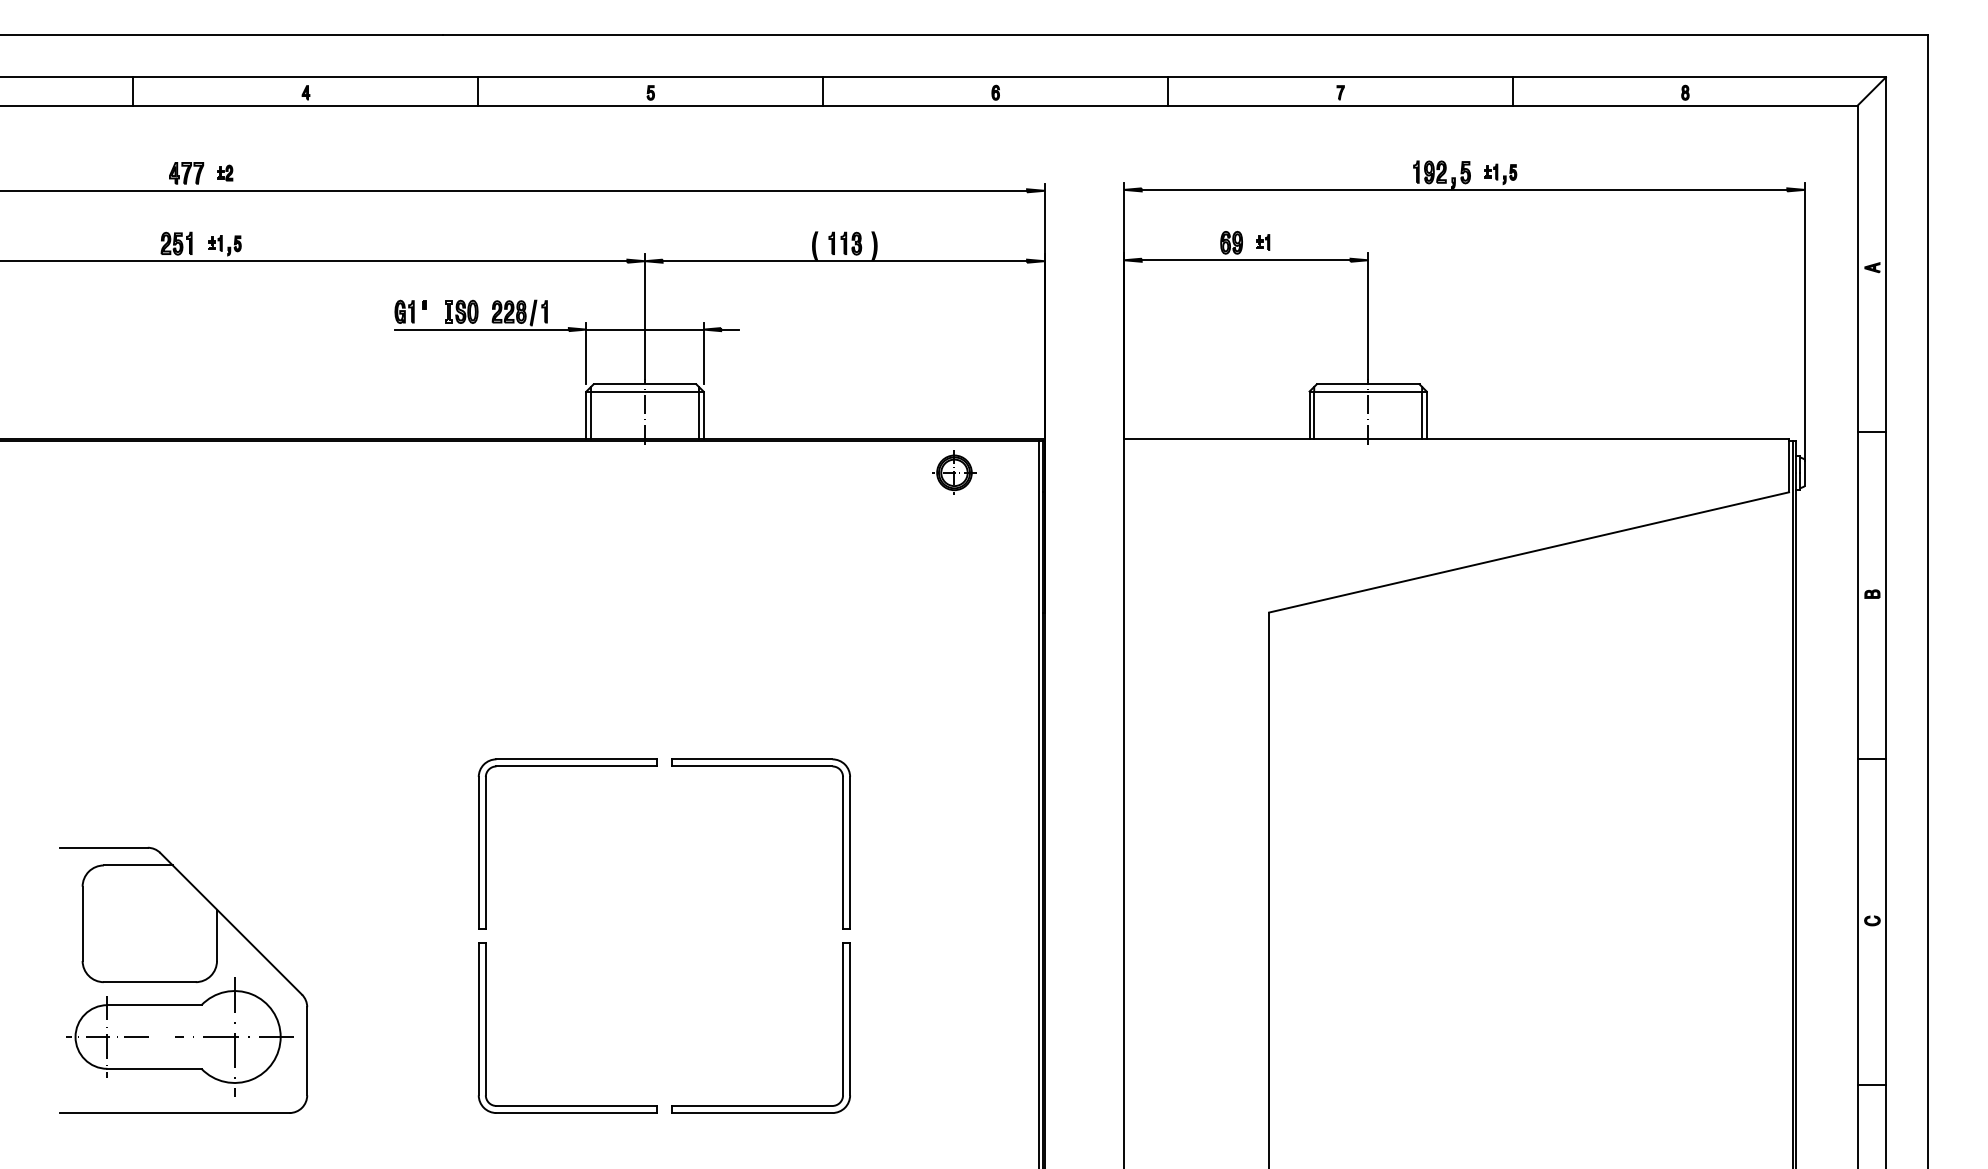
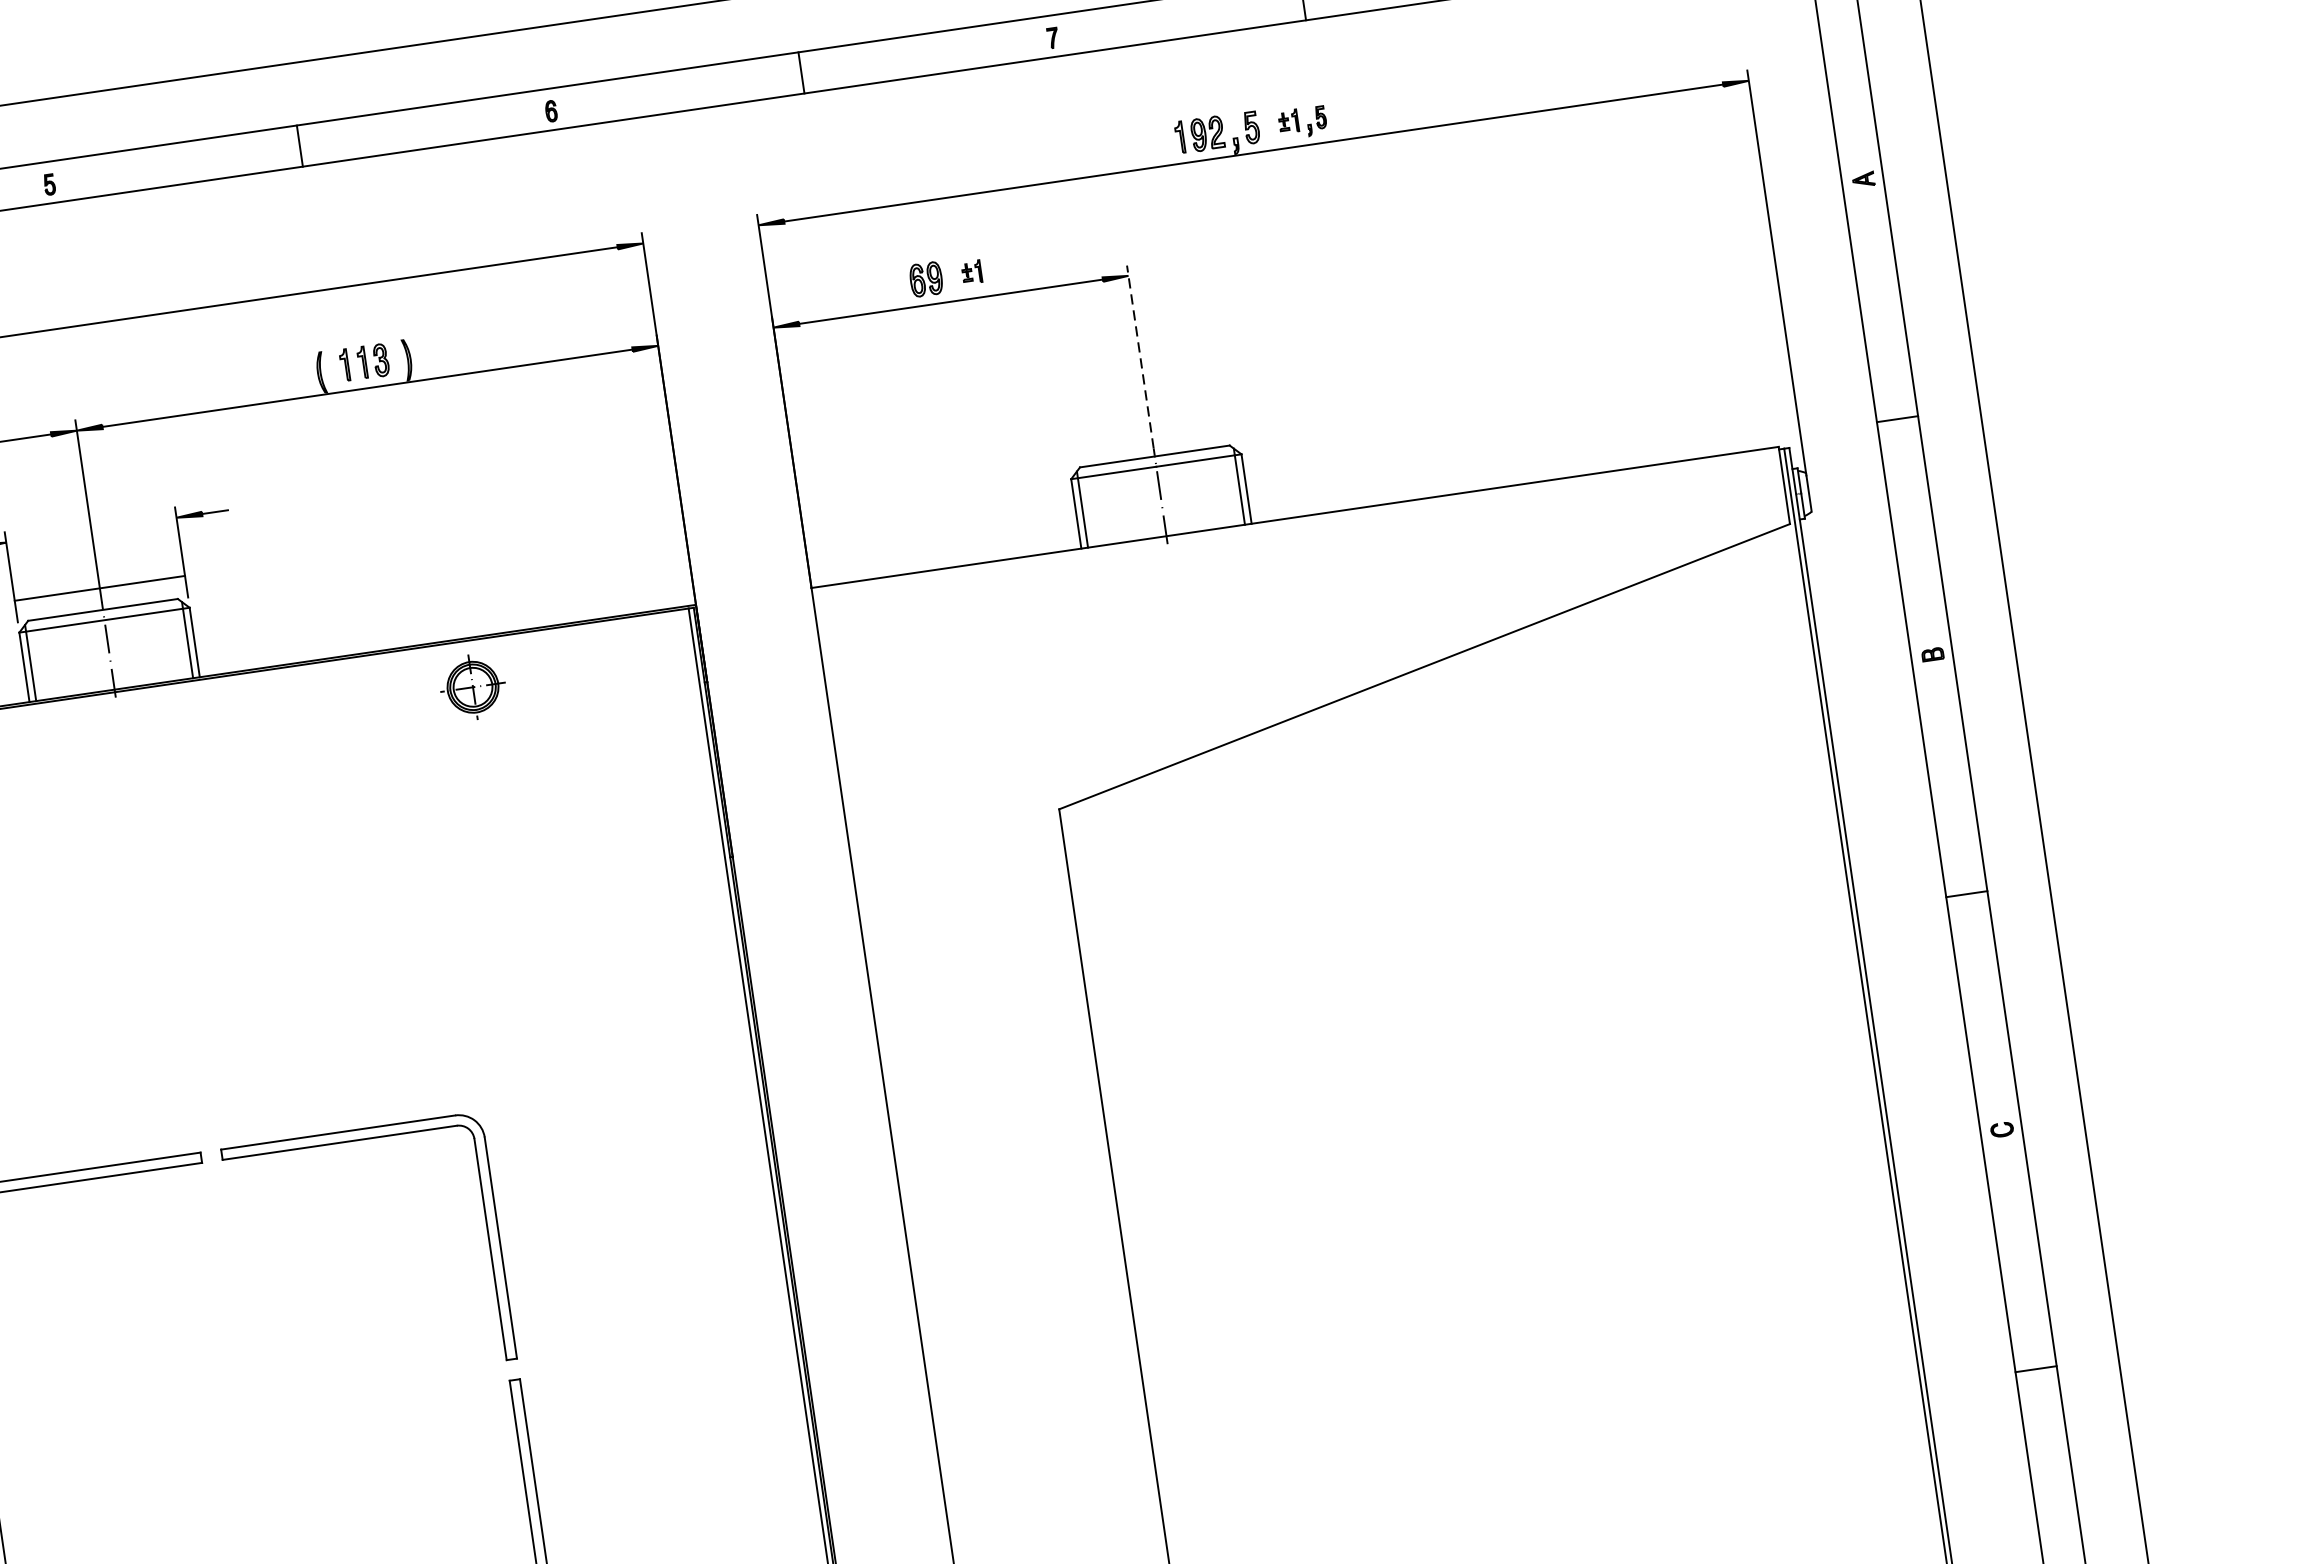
line: (1368, 316) -> (1140, 357), solid -> dashed
line: (644, 329) -> (99, 588), moved
part: (954, 472) -> (472, 686), moved

